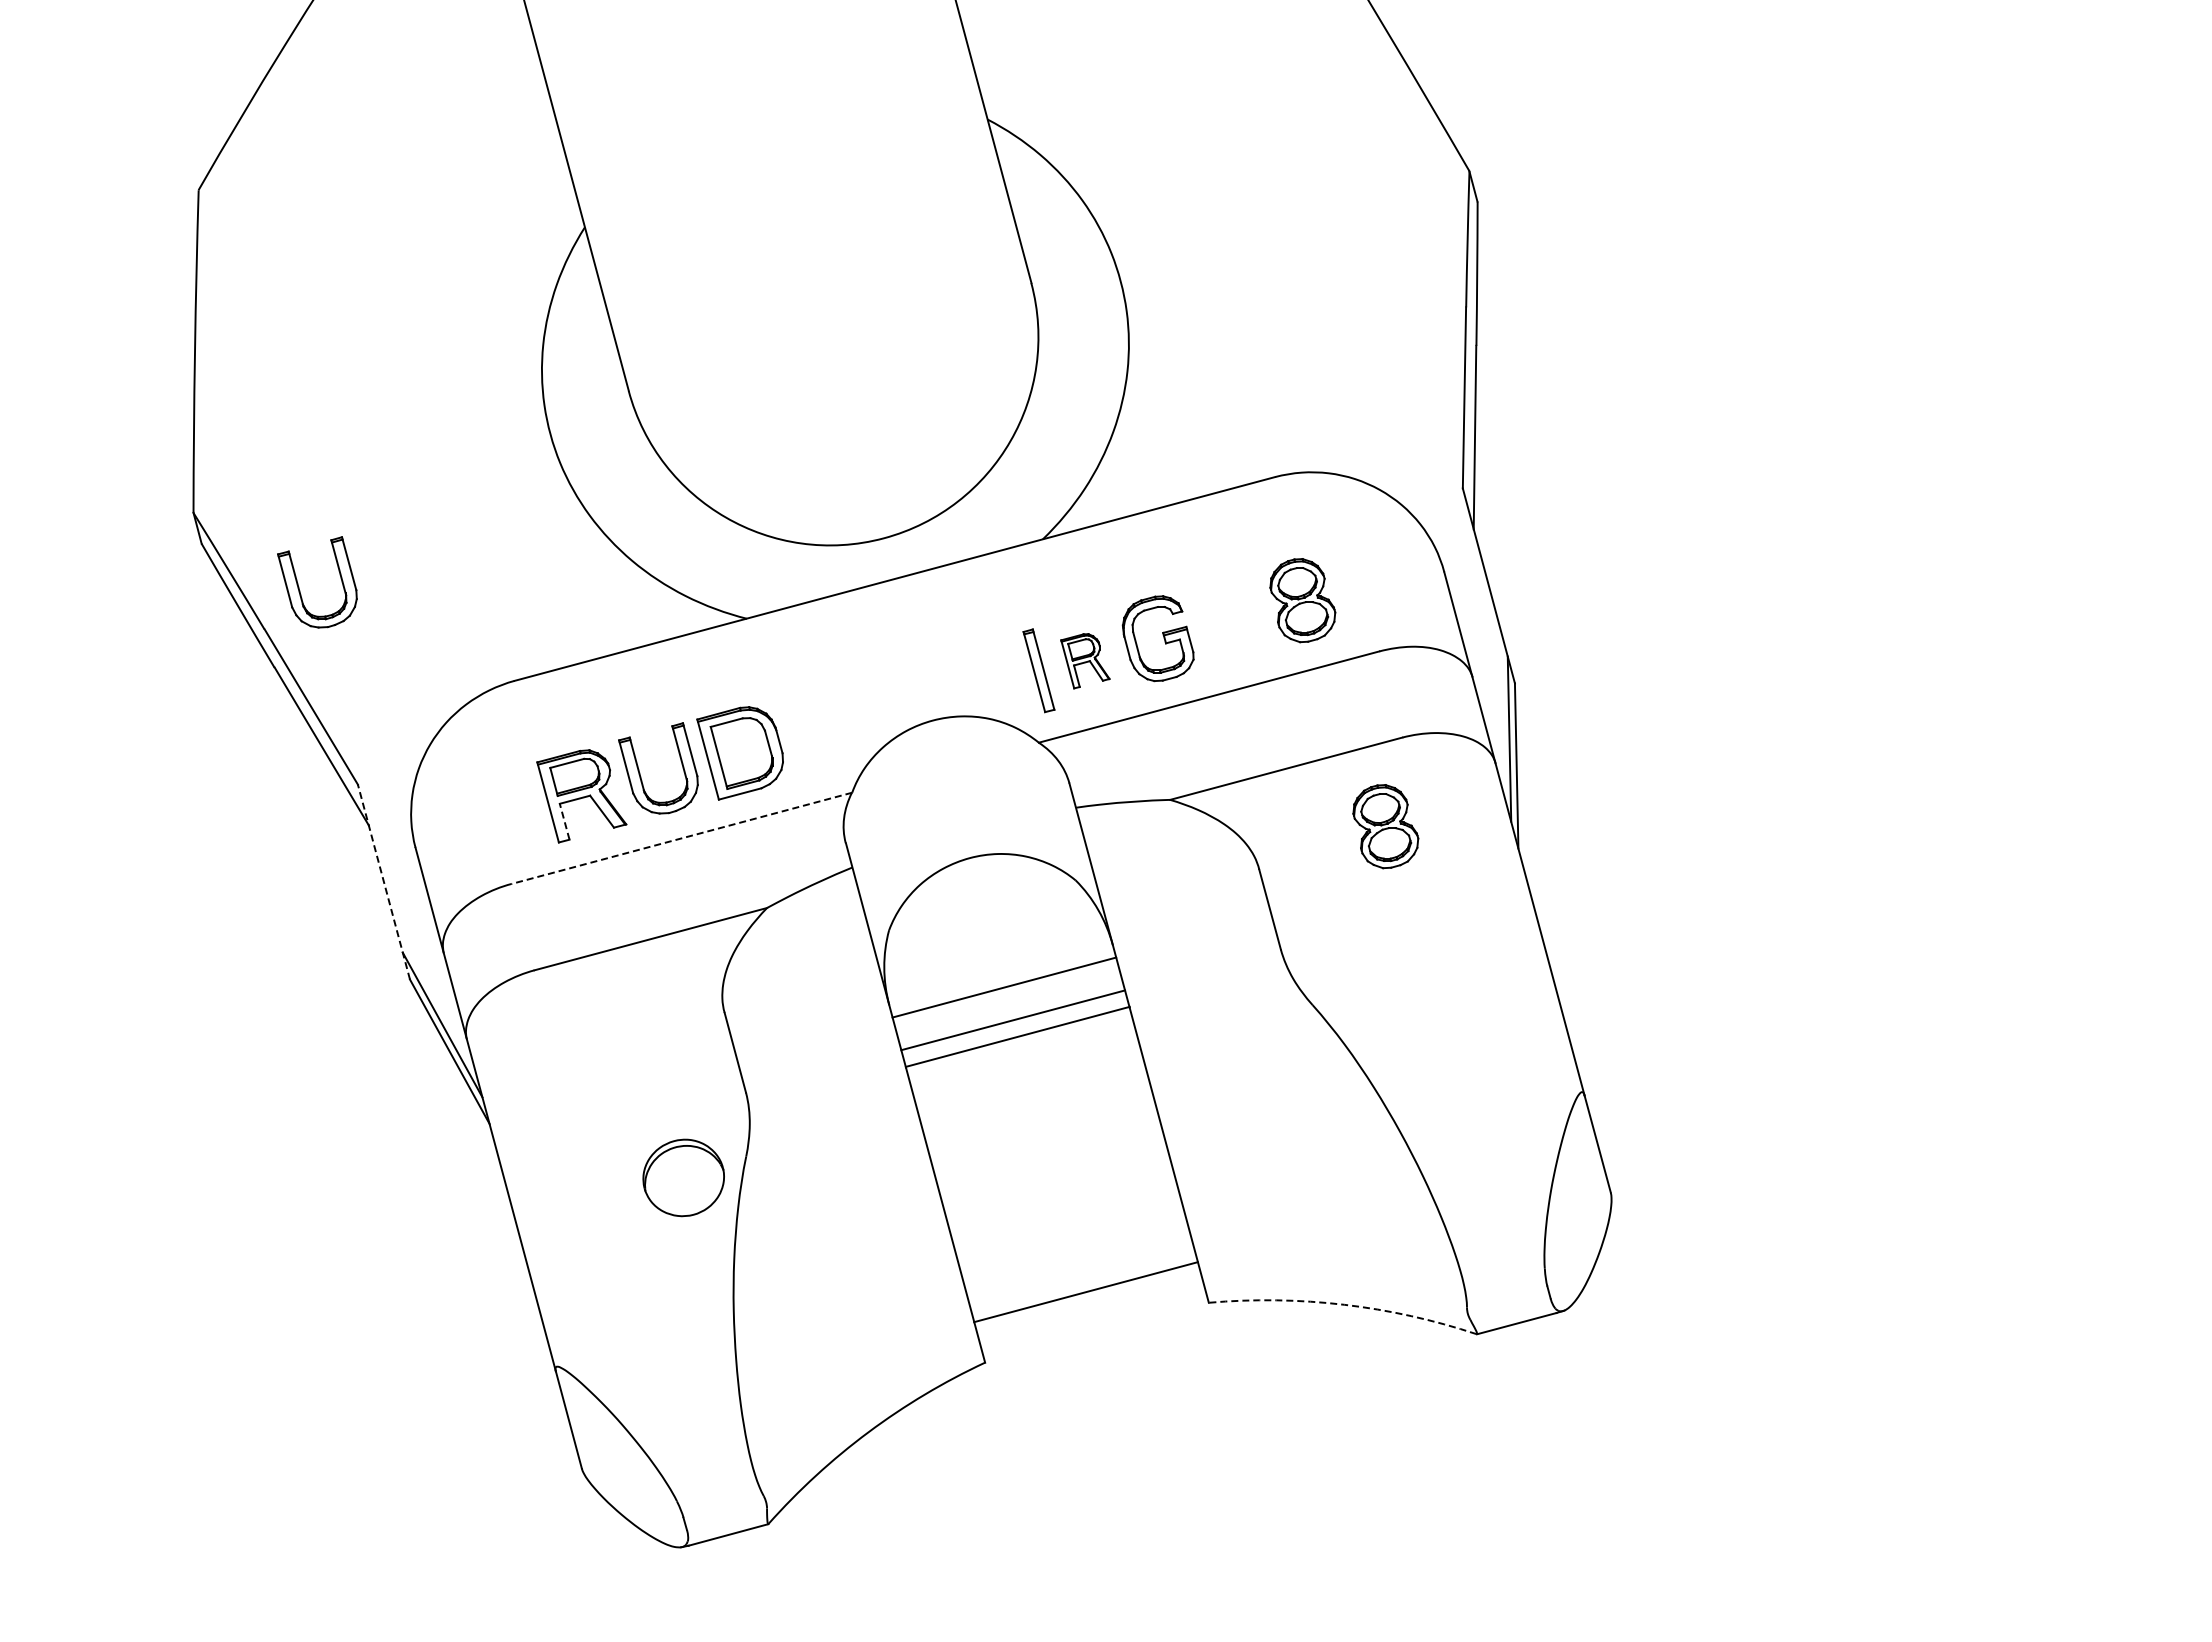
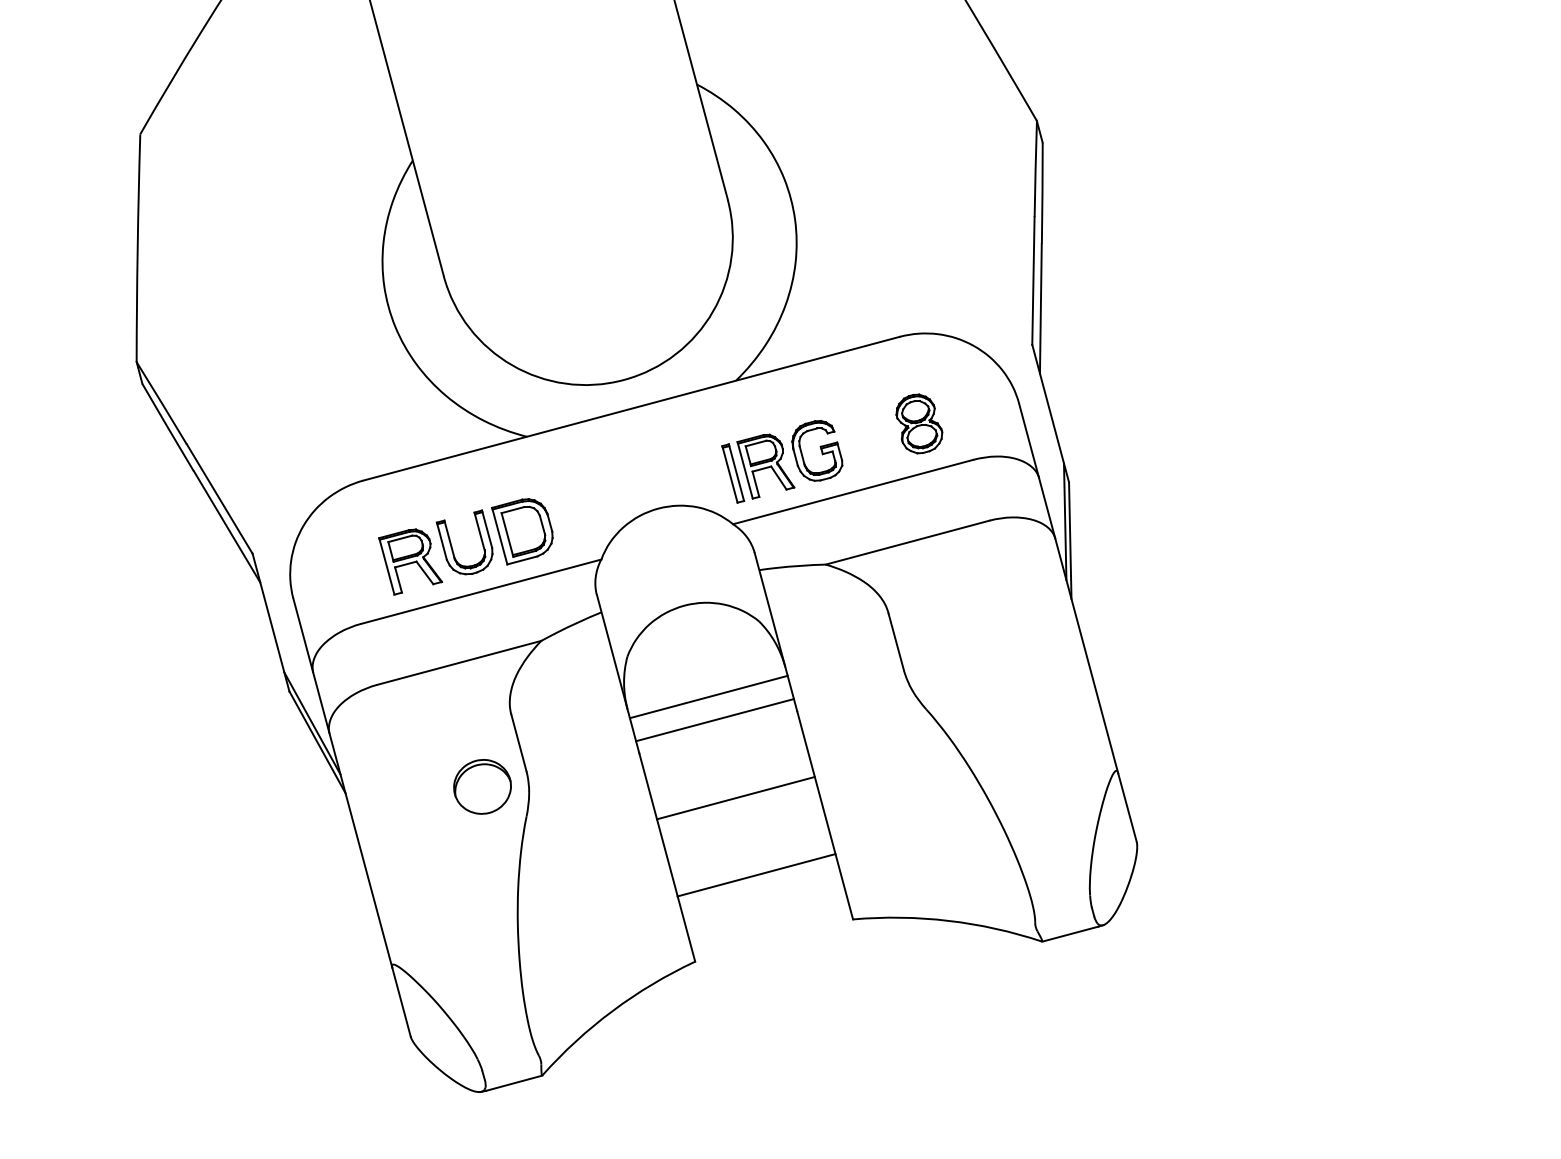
part: (299, 586) -> (211, 414), removed
part: (1085, 661) -> (766, 466), size x1.67
line: (564, 821) -> (398, 579), dashed -> solid
part: (1385, 826) -> (977, 583), removed
line: (681, 838) -> (480, 591), dashed -> solid
line: (383, 882) -> (270, 622), dashed -> solid
line: (1017, 1036) -> (735, 797), moved
part: (683, 1177) -> (482, 786), moved
line: (1085, 1292) -> (756, 875), moved
arc: (1344, 1304) -> (948, 920), dashed -> solid

